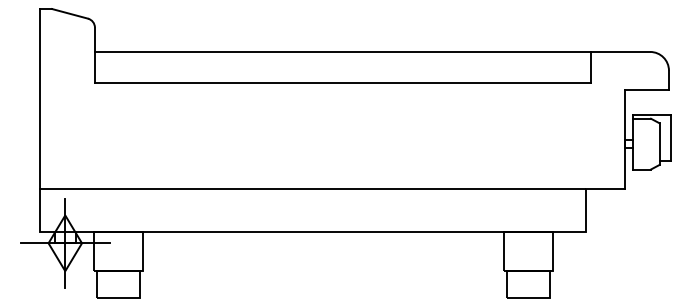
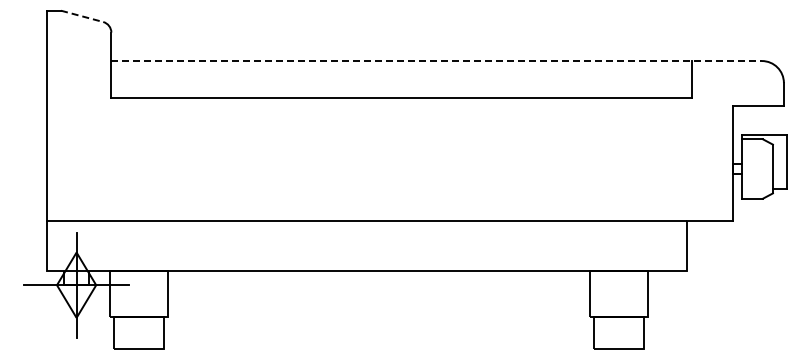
line: (70, 13) -> (82, 16), solid -> dashed
line: (373, 52) -> (437, 61), solid -> dashed

